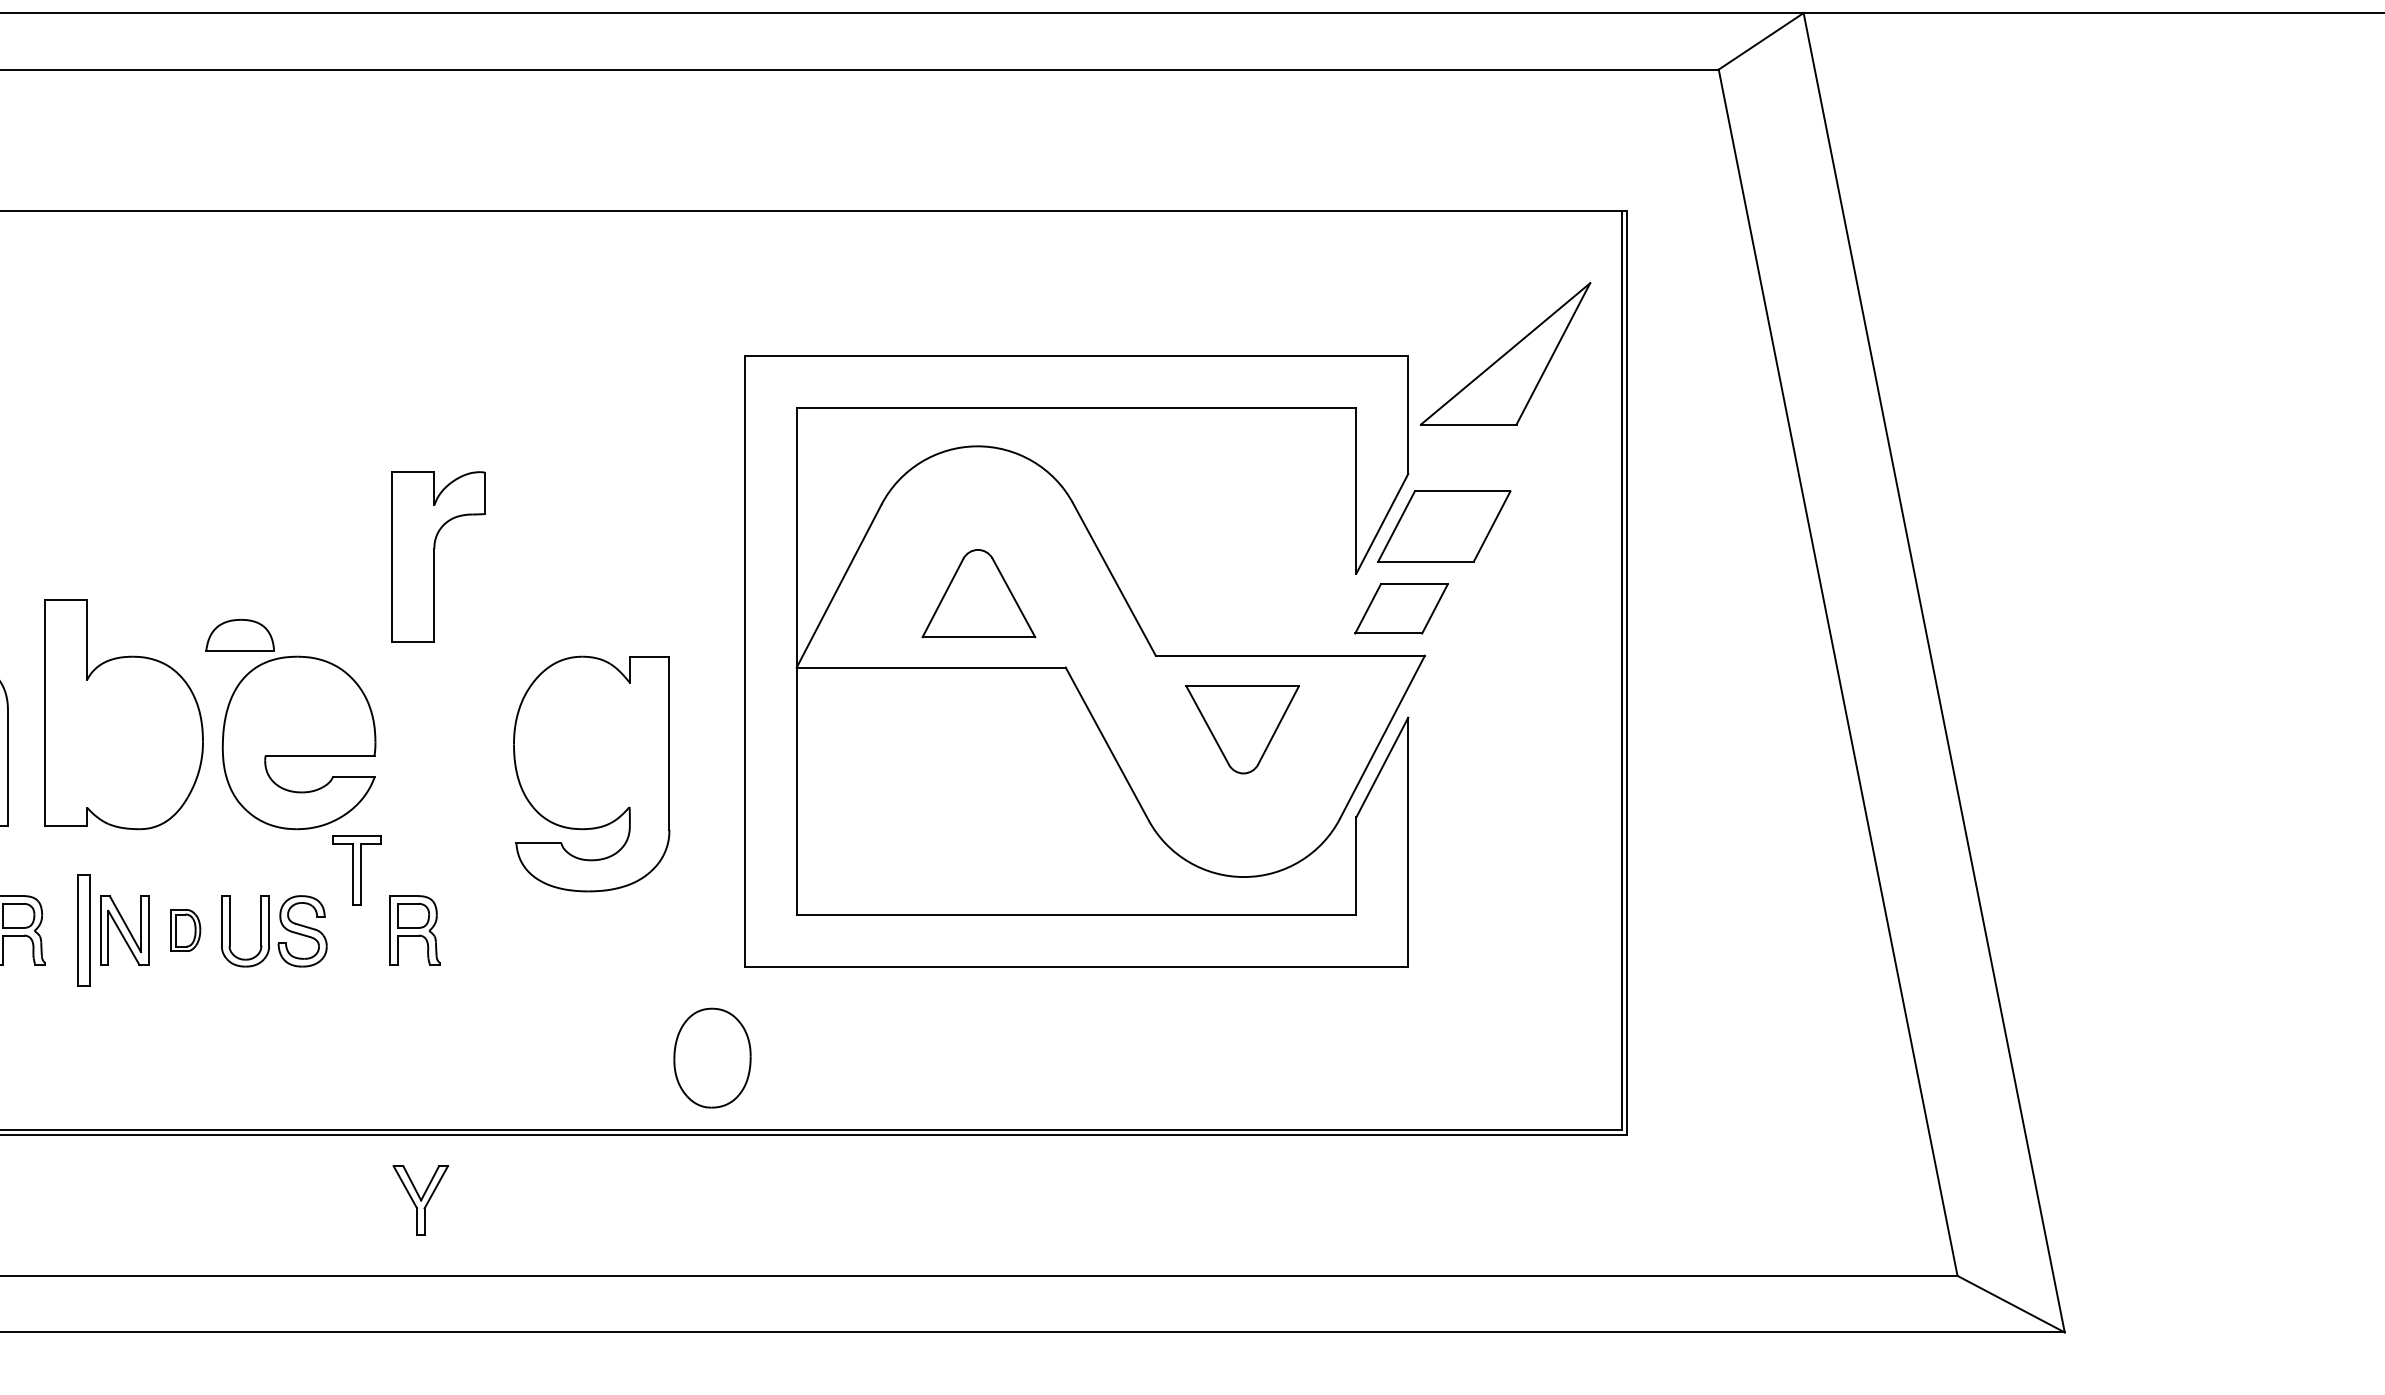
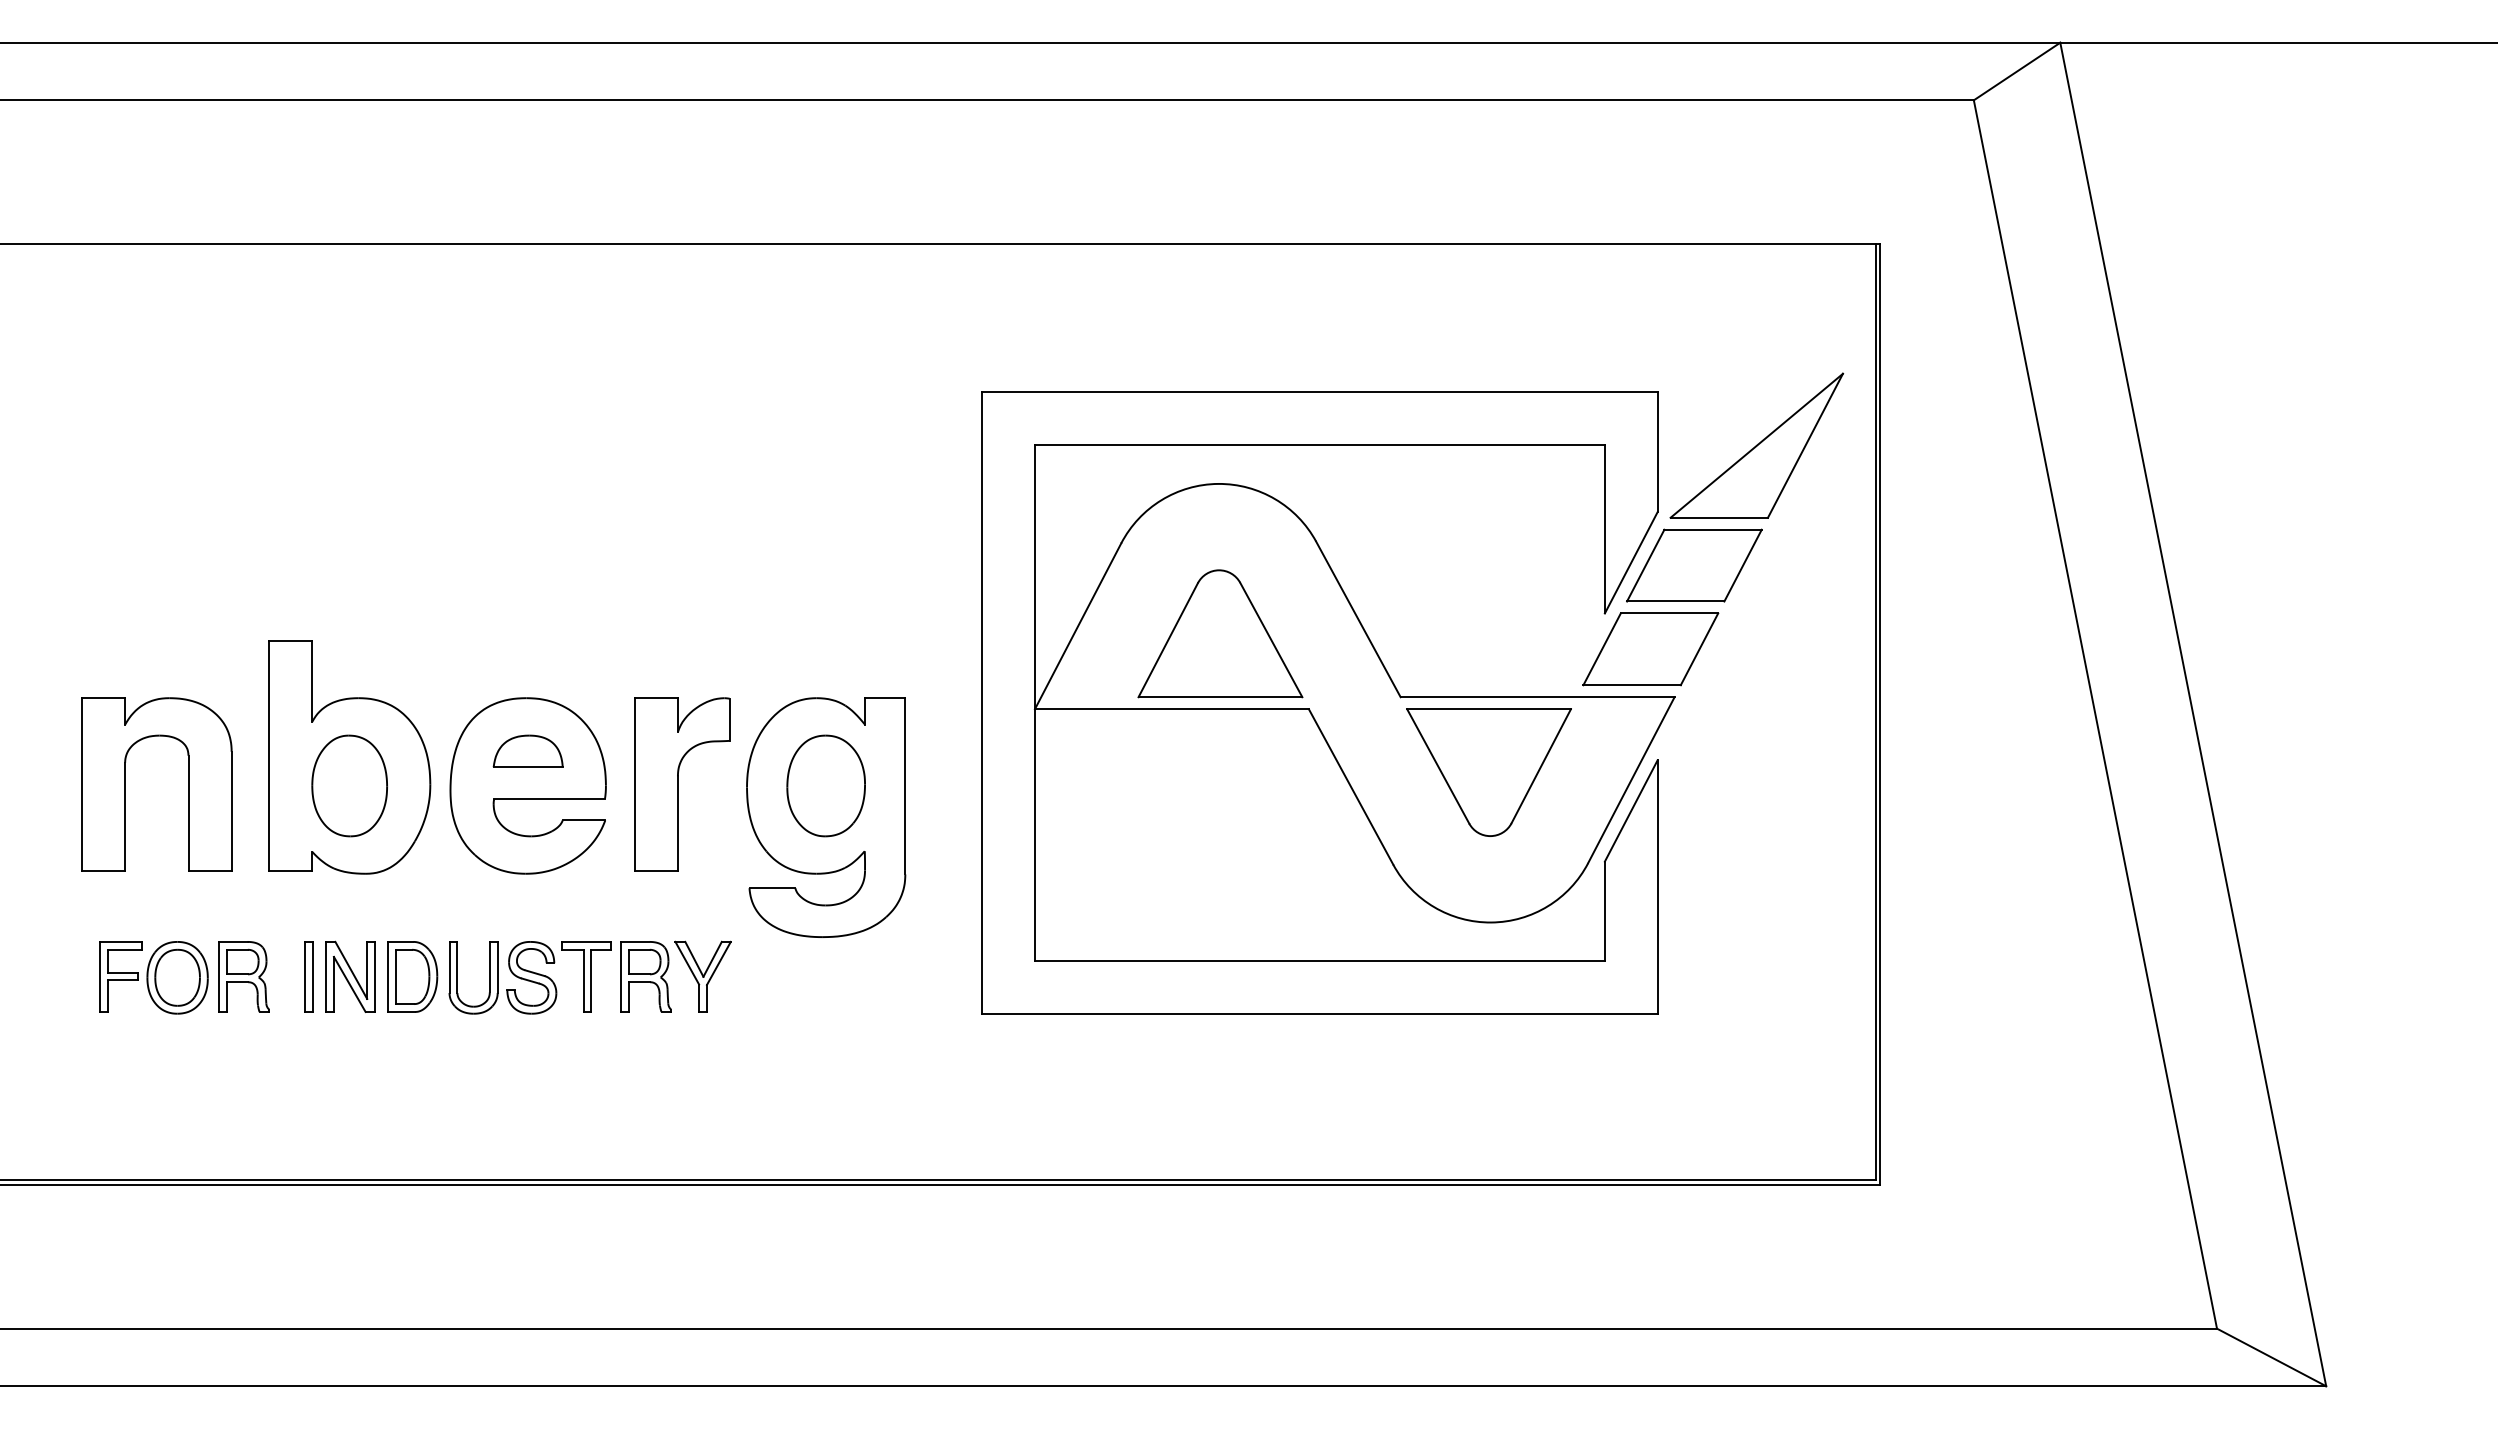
part: (1505, 353) -> (1756, 445), moved
part: (438, 556) -> (682, 784), moved
part: (978, 593) -> (1220, 633), size x1.43
part: (1401, 608) -> (1650, 649), size x1.43
part: (239, 634) -> (527, 750), moved
part: (1242, 729) -> (1488, 772), size x1.43
part: (123, 742) -> (349, 785), added
part: (356, 870) -> (586, 976), moved
part: (83, 930) -> (308, 976), size x0.62
part: (185, 930) -> (412, 976), size x1.67
part: (711, 1057) -> (825, 785), moved
part: (420, 1200) -> (702, 976), moved

